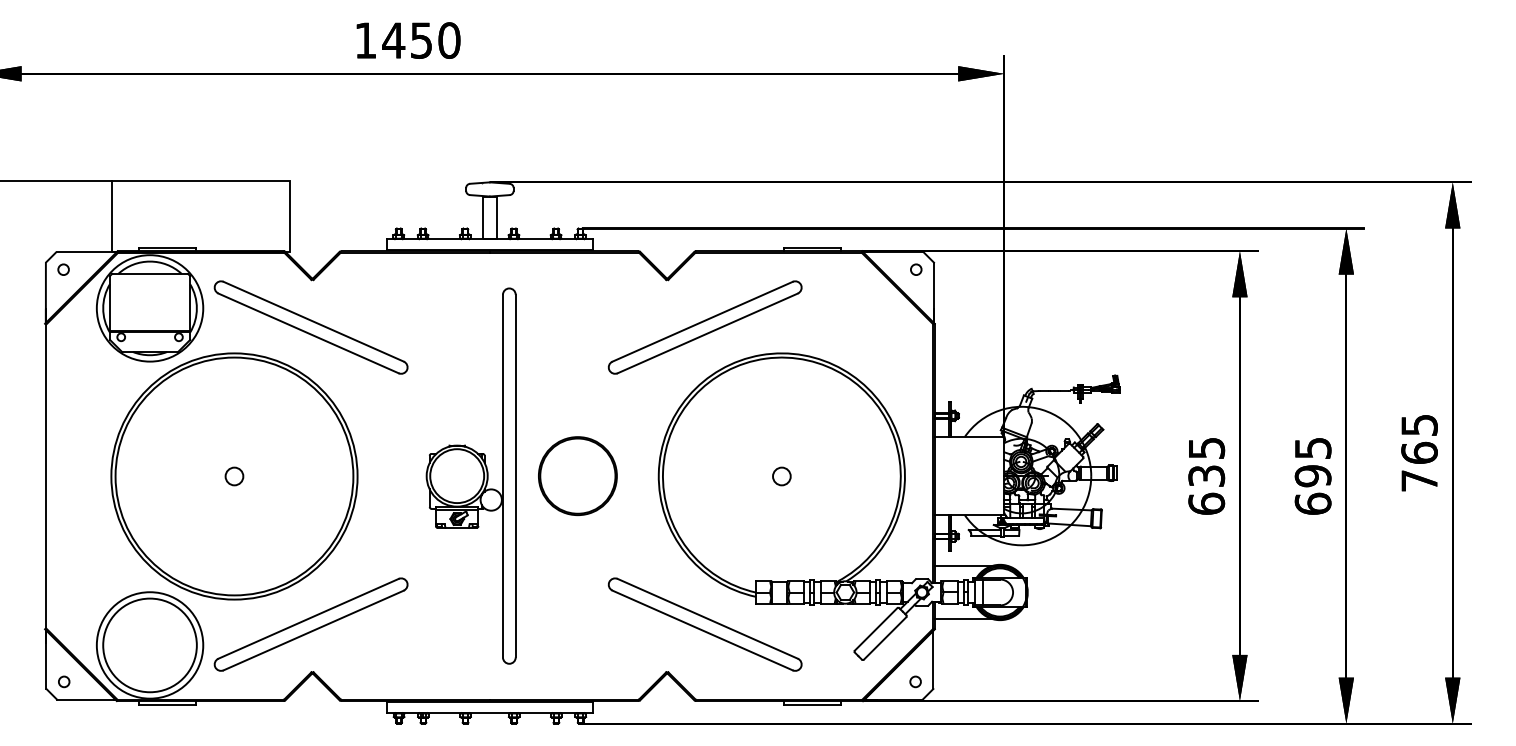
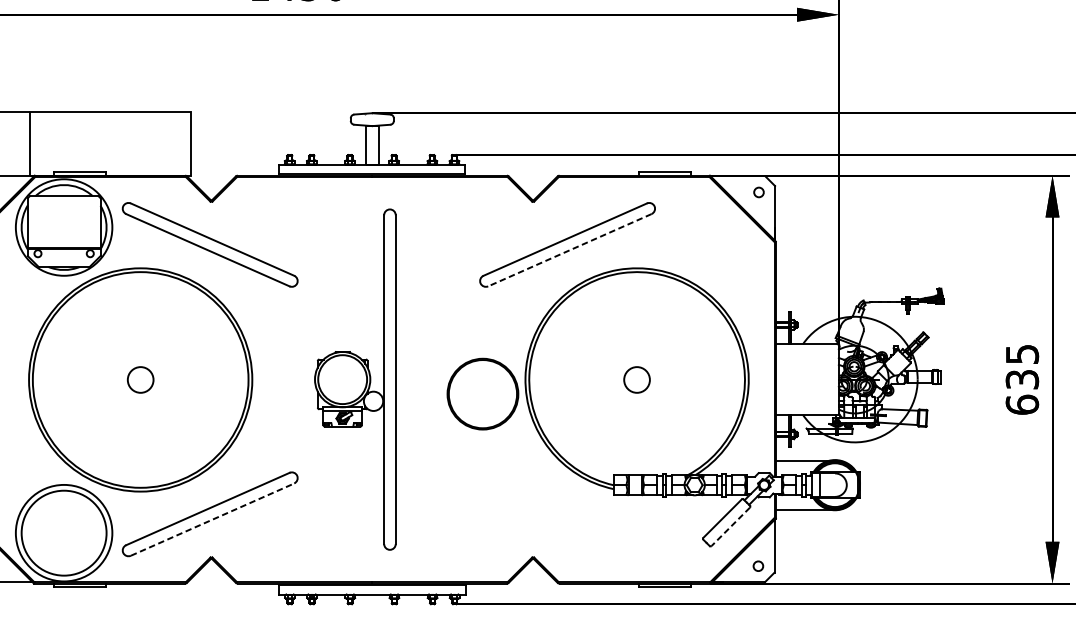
line: (707, 333) -> (569, 250), solid -> dashed
circle: (234, 476) -> (140, 379), size x1.6
part: (577, 476) -> (482, 394), moved
circle: (781, 476) -> (636, 379), size x1.6
part: (704, 624) -> (566, 514), removed
line: (314, 630) -> (213, 519), solid -> dashed
line: (885, 638) -> (731, 526), solid -> dashed

